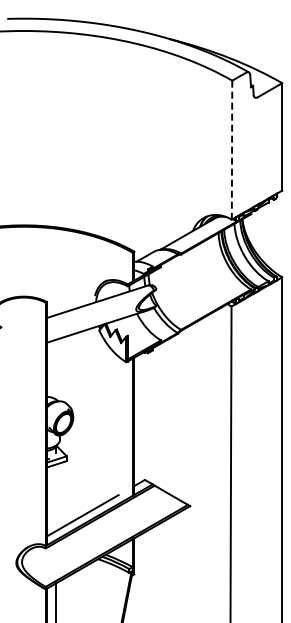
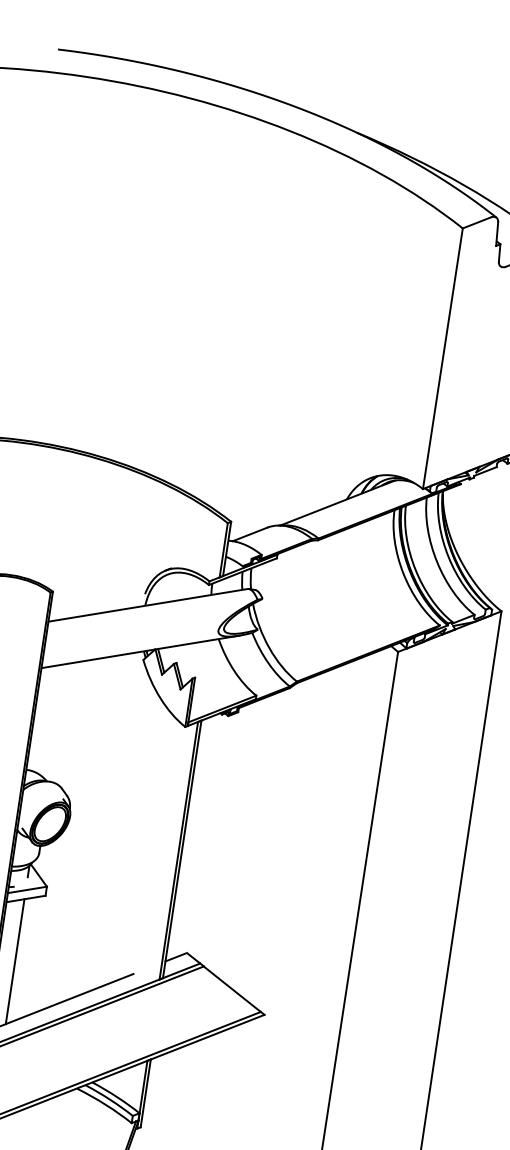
line: (232, 150) -> (443, 359), dashed -> solid
line: (56, 497) -> (16, 961), added

